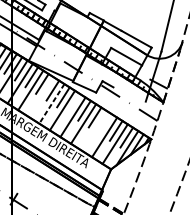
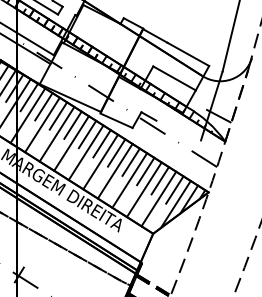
line: (40, 97) -> (56, 134), added
line: (51, 103) -> (71, 143), dashed -> solid
line: (73, 103) -> (101, 143), added
line: (105, 124) -> (145, 171), added
line: (93, 130) -> (129, 180), added

